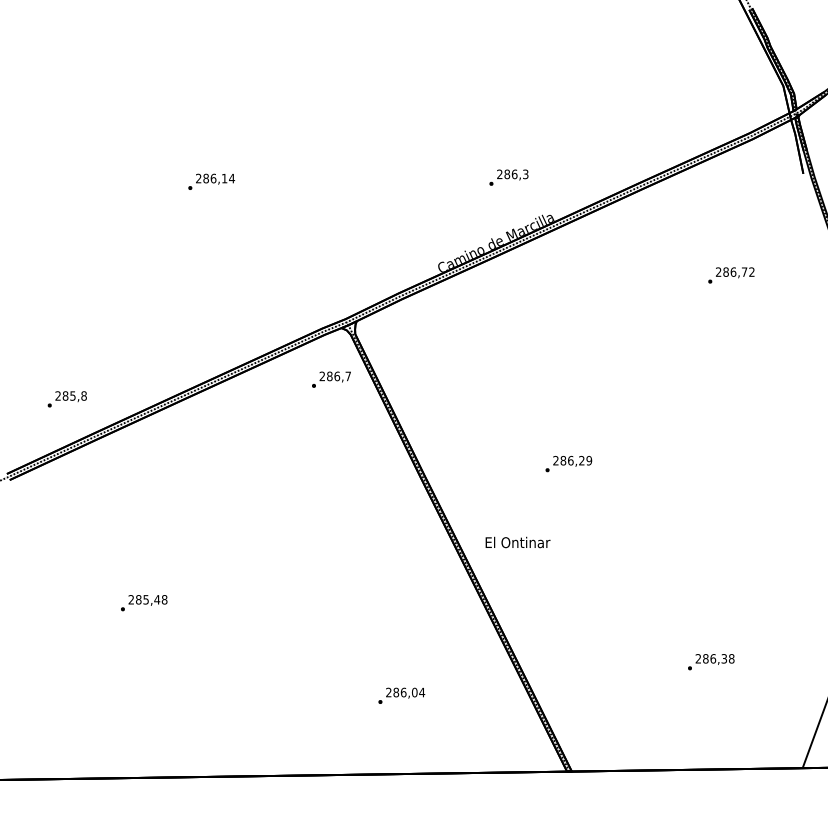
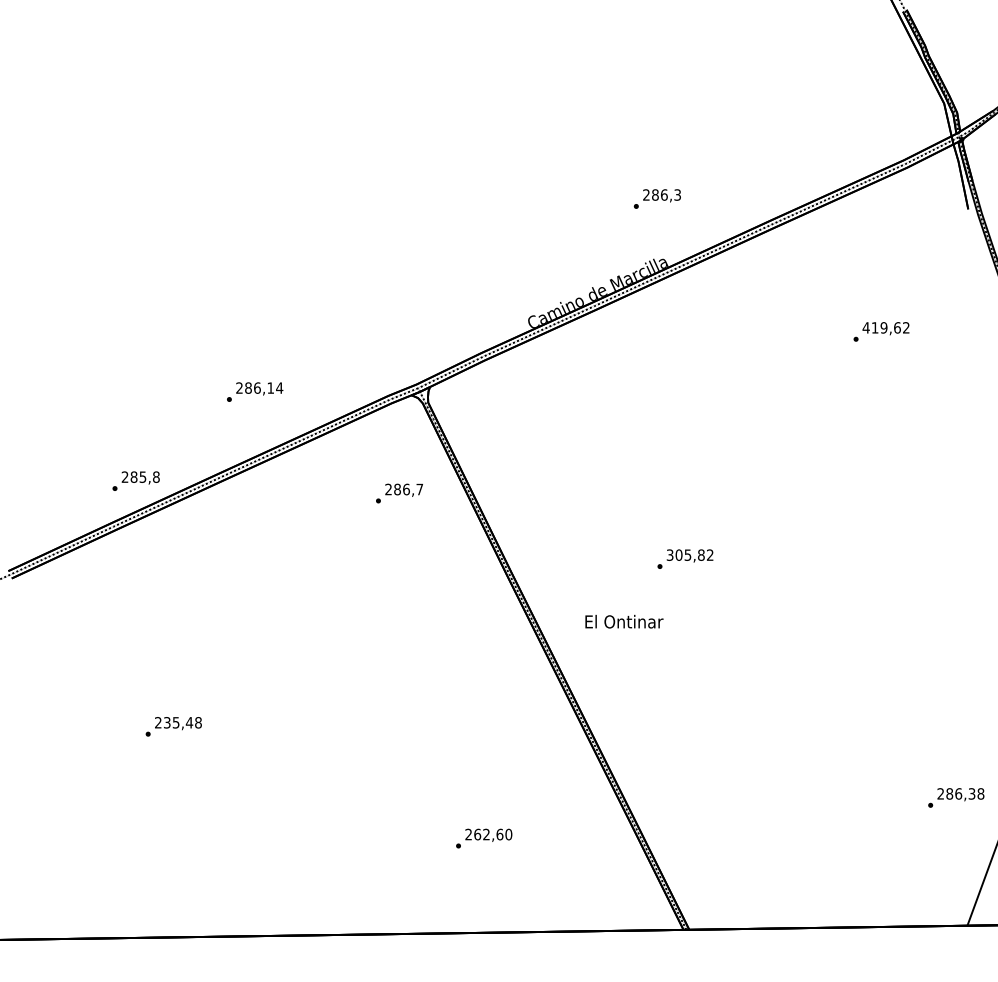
text: (508, 177) -> (656, 198), moved
text: (211, 181) -> (255, 391), moved
text: (731, 271) -> (881, 327), 286,72 -> 419,62
text: (331, 379) -> (399, 493), moved
text: (66, 398) -> (135, 480), moved
text: (572, 460) -> (689, 554), 286,29 -> 305,82
text: (518, 542) -> (624, 621), moved
text: (138, 599) -> (166, 722), 285,48 -> 235,48
text: (711, 661) -> (956, 797), moved
text: (409, 692) -> (493, 834), 286,04 -> 262,60

